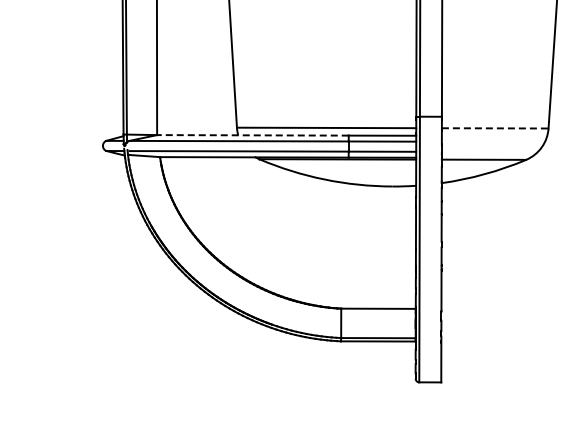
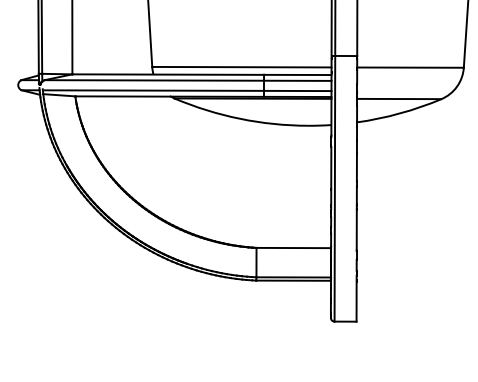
line: (495, 128) -> (410, 67), dashed -> solid
line: (252, 135) -> (167, 74), dashed -> solid

